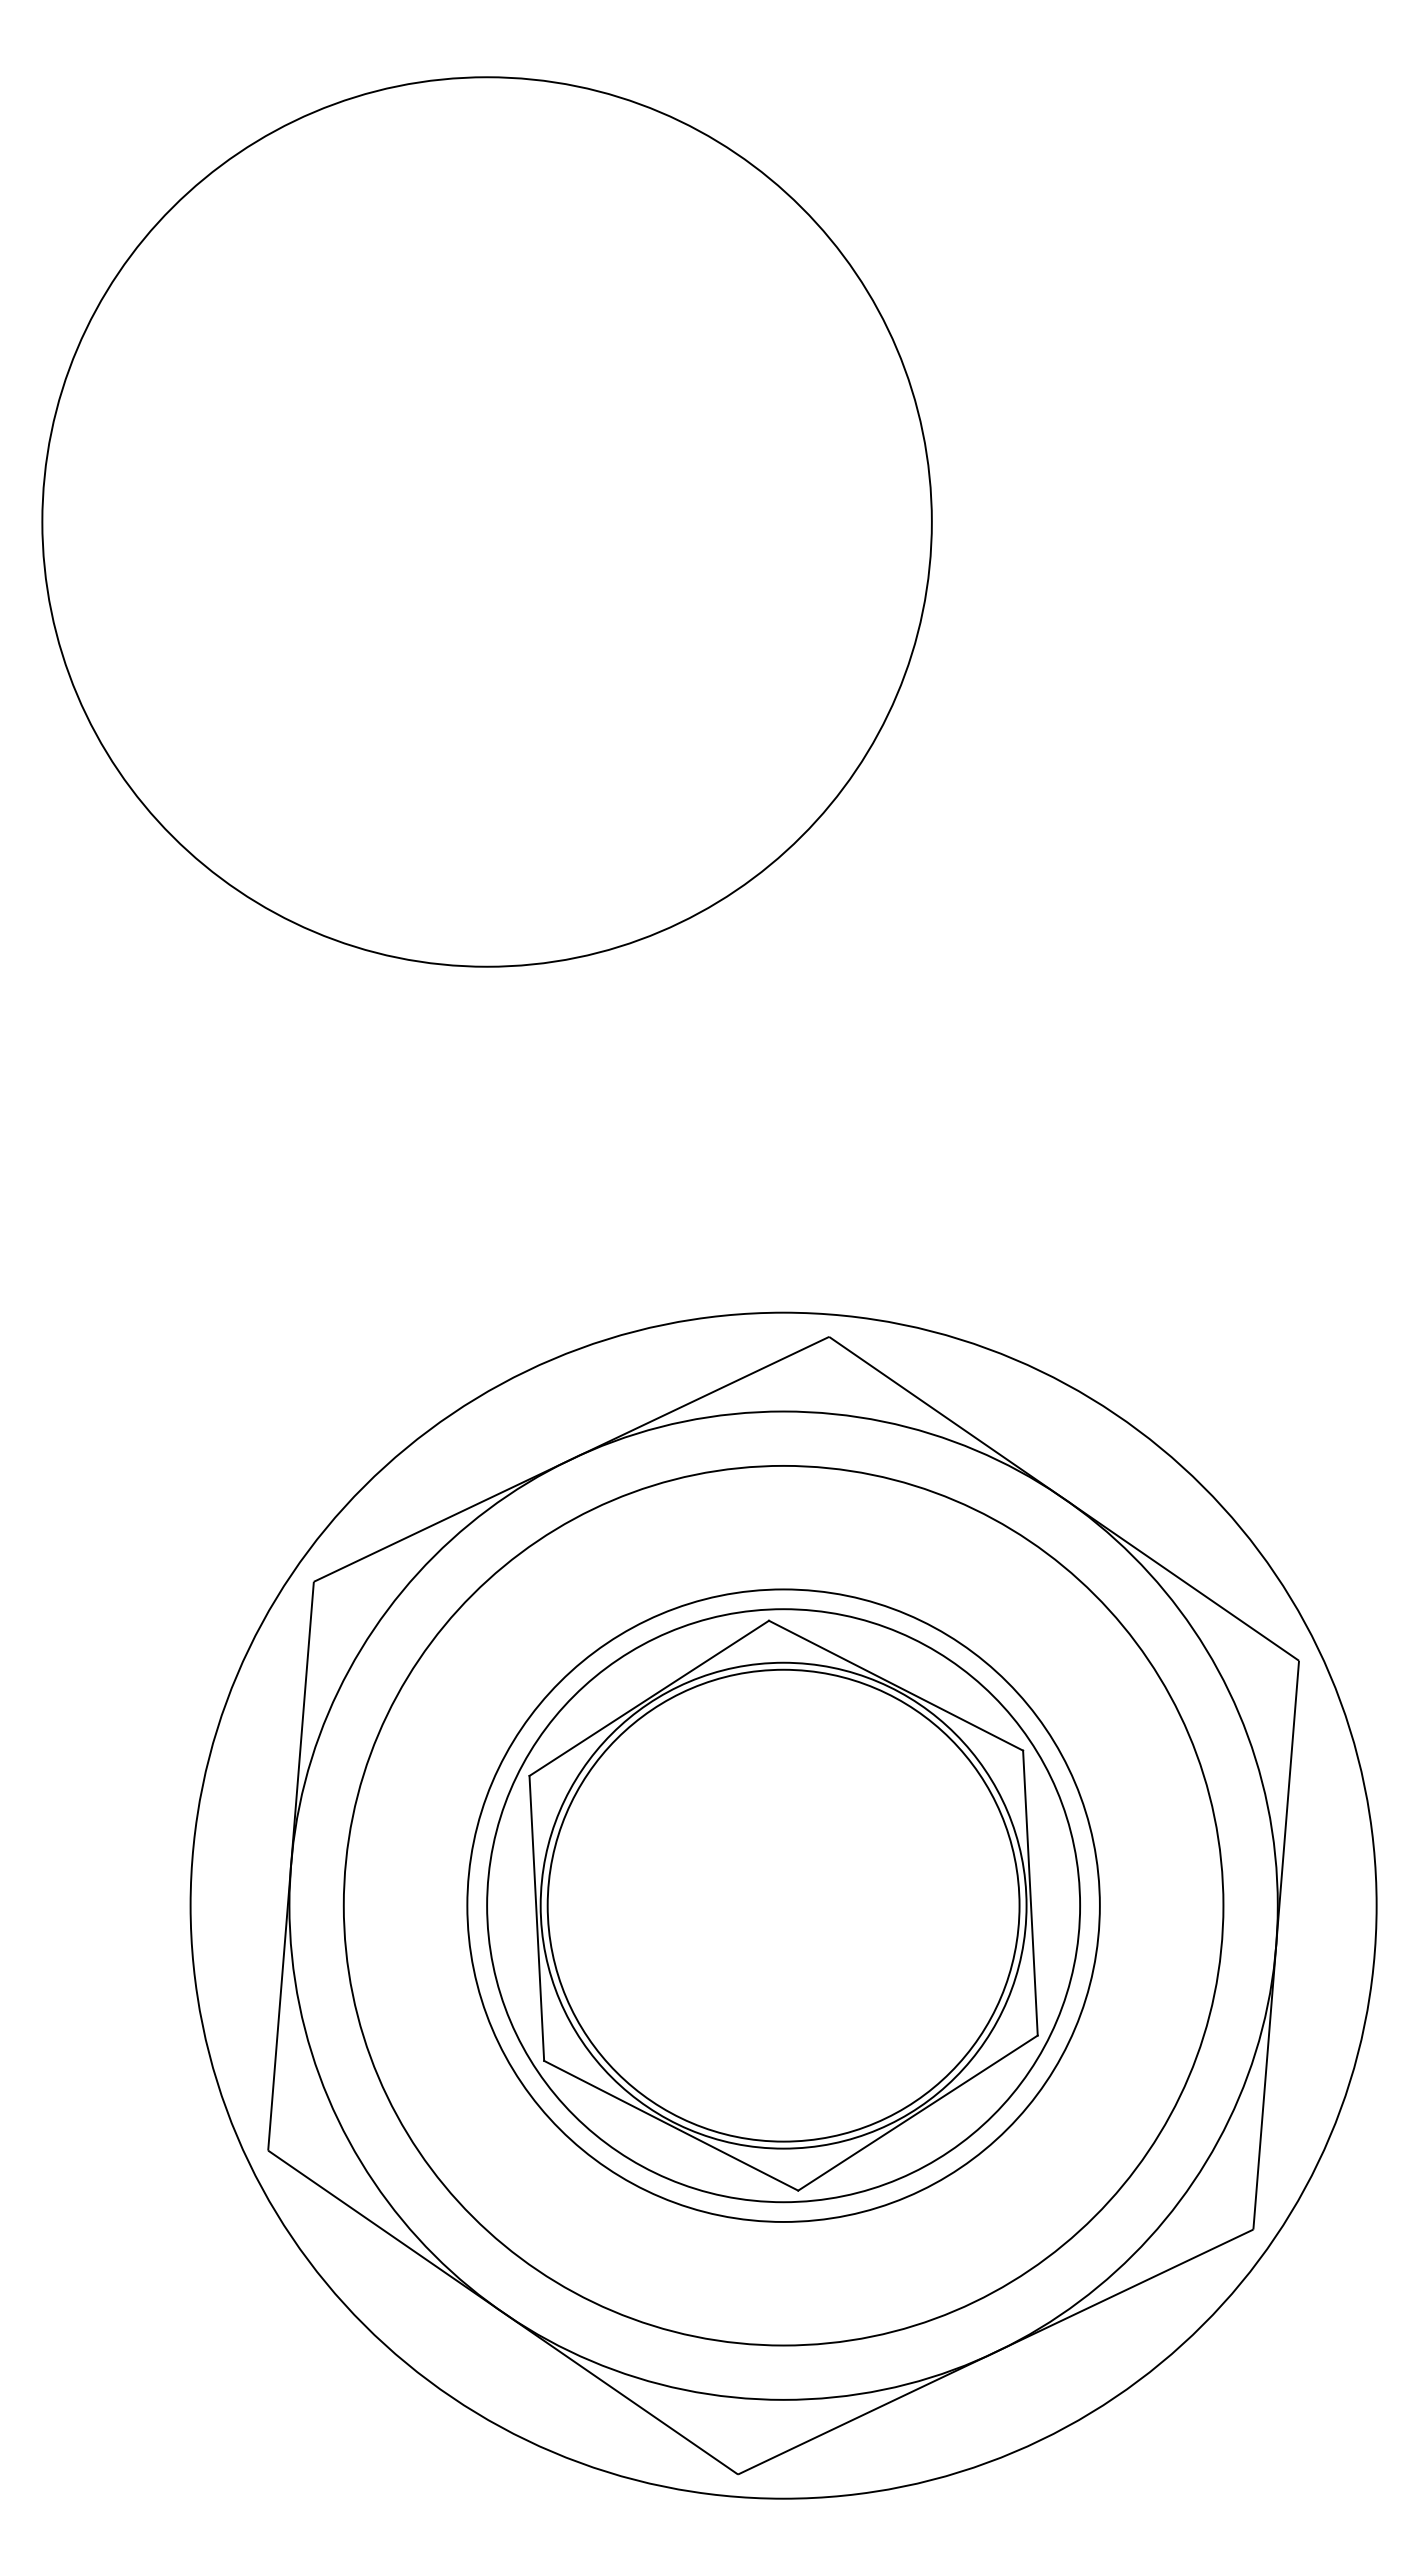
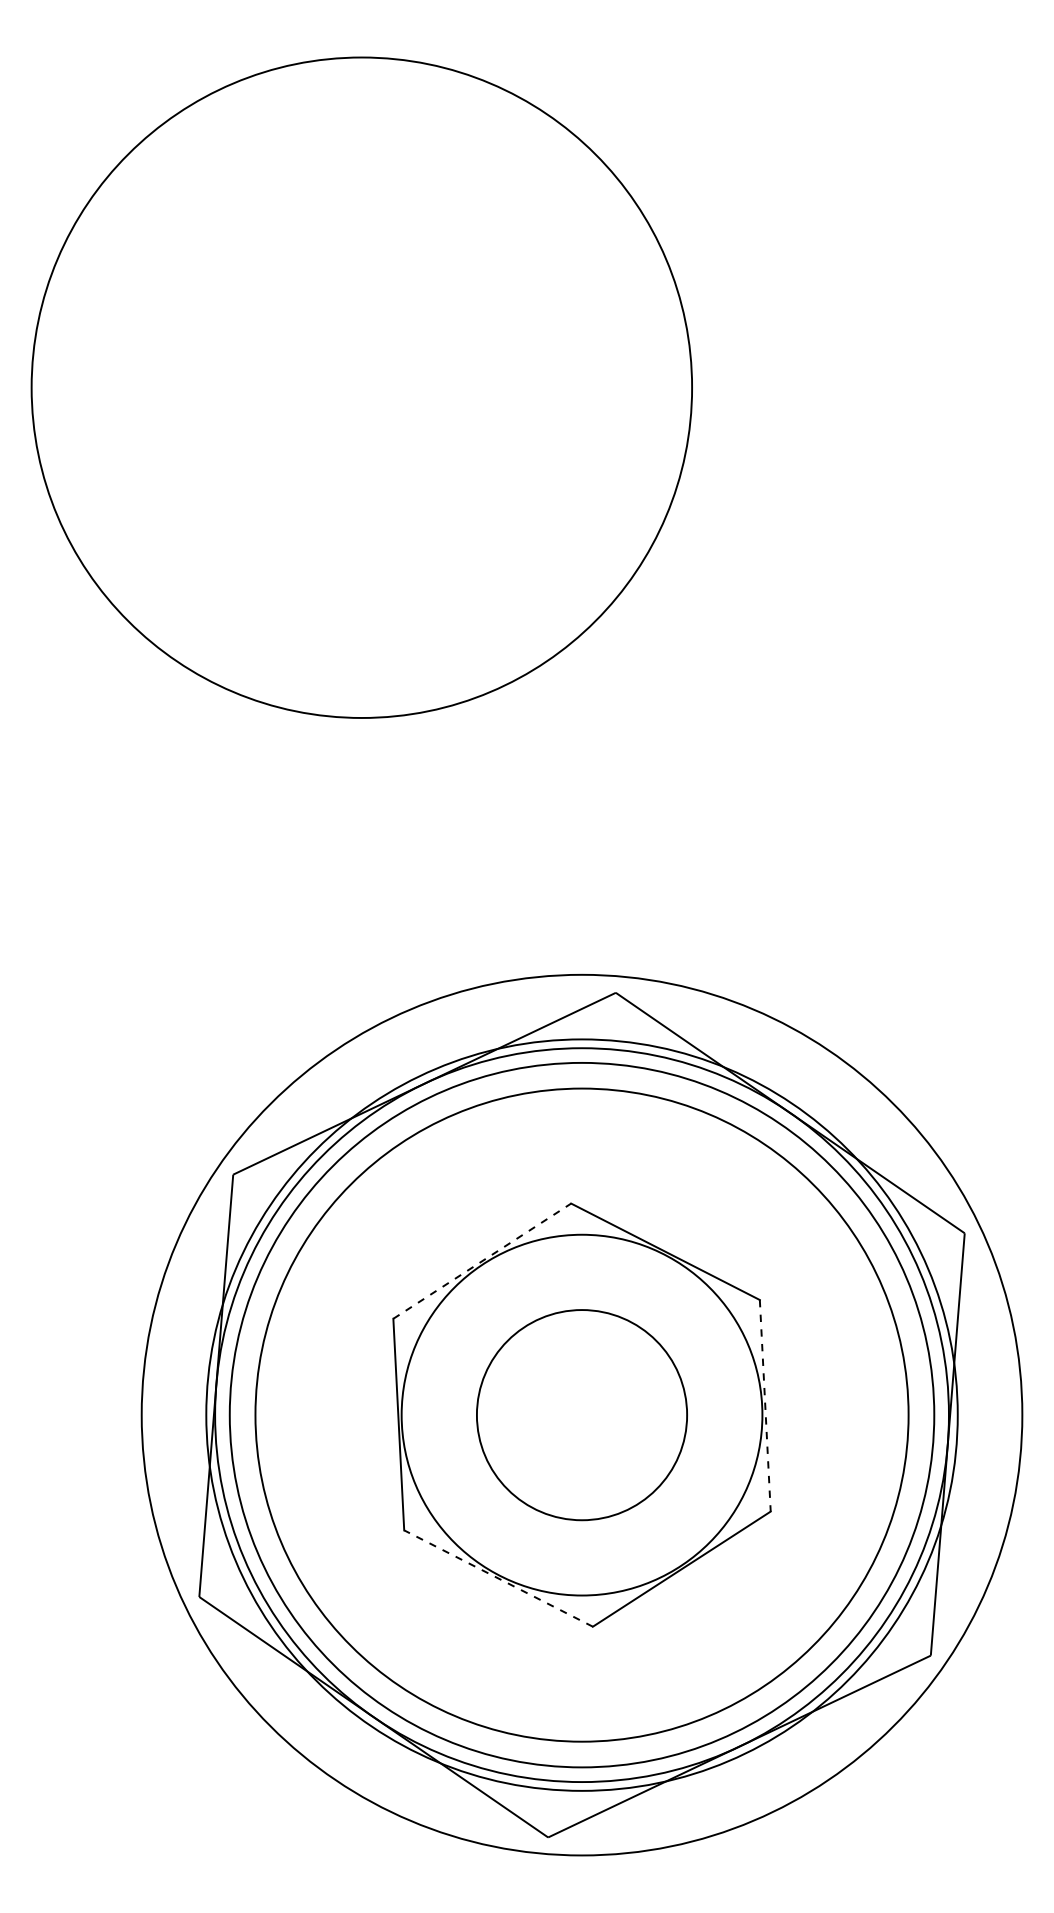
line: (649, 1698) -> (482, 1261), solid -> dashed
line: (1030, 1893) -> (765, 1406), solid -> dashed
circle: (783, 1905) -> (581, 1414), size x0.6
circle: (783, 1905) -> (581, 1414), size x1.6
circle: (783, 1905) -> (581, 1414), size x1.6
line: (671, 2125) -> (498, 1578), solid -> dashed

